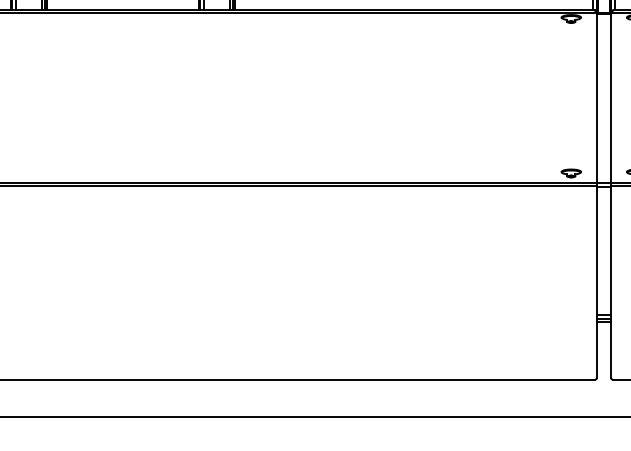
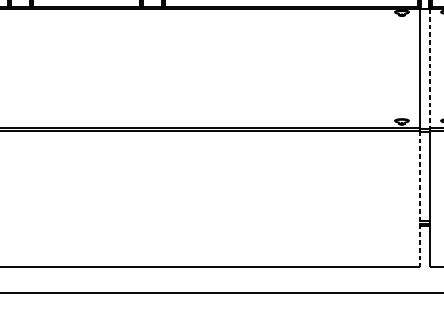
line: (611, 97) -> (430, 68), solid -> dashed
line: (596, 281) -> (419, 197), solid -> dashed

